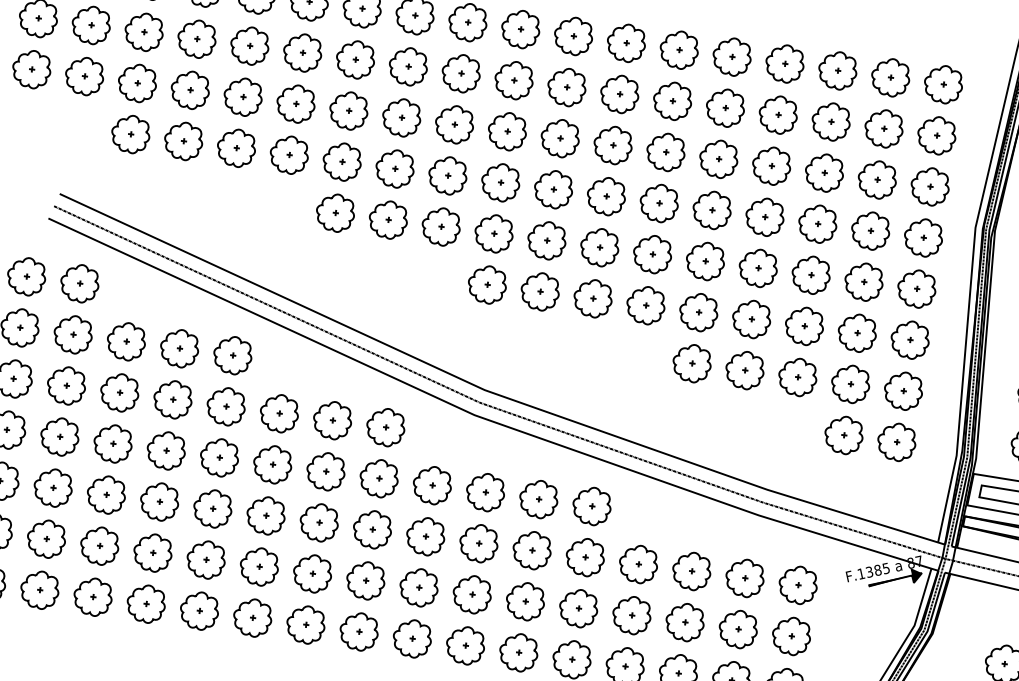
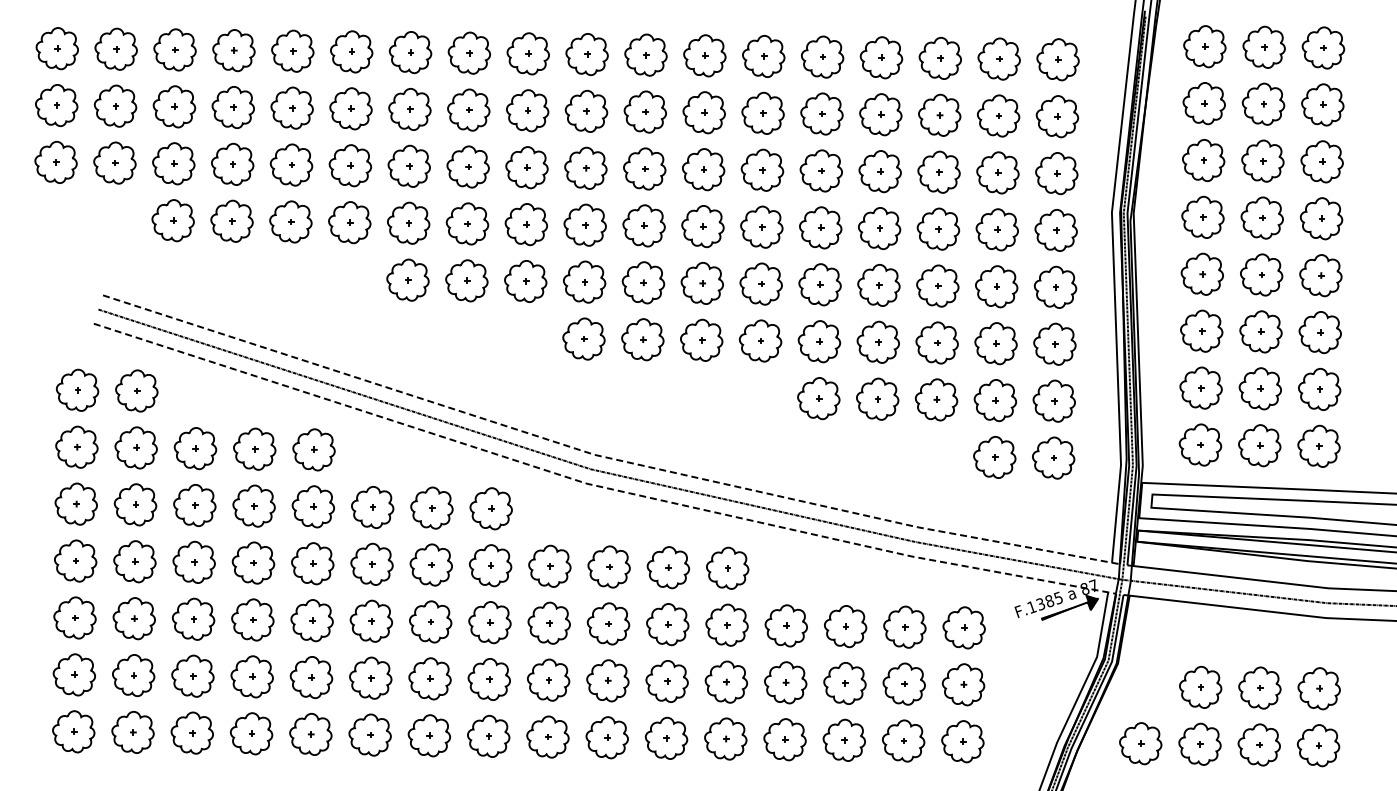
line: (493, 393) -> (604, 457), solid -> dashed
line: (483, 418) -> (597, 486), solid -> dashed

